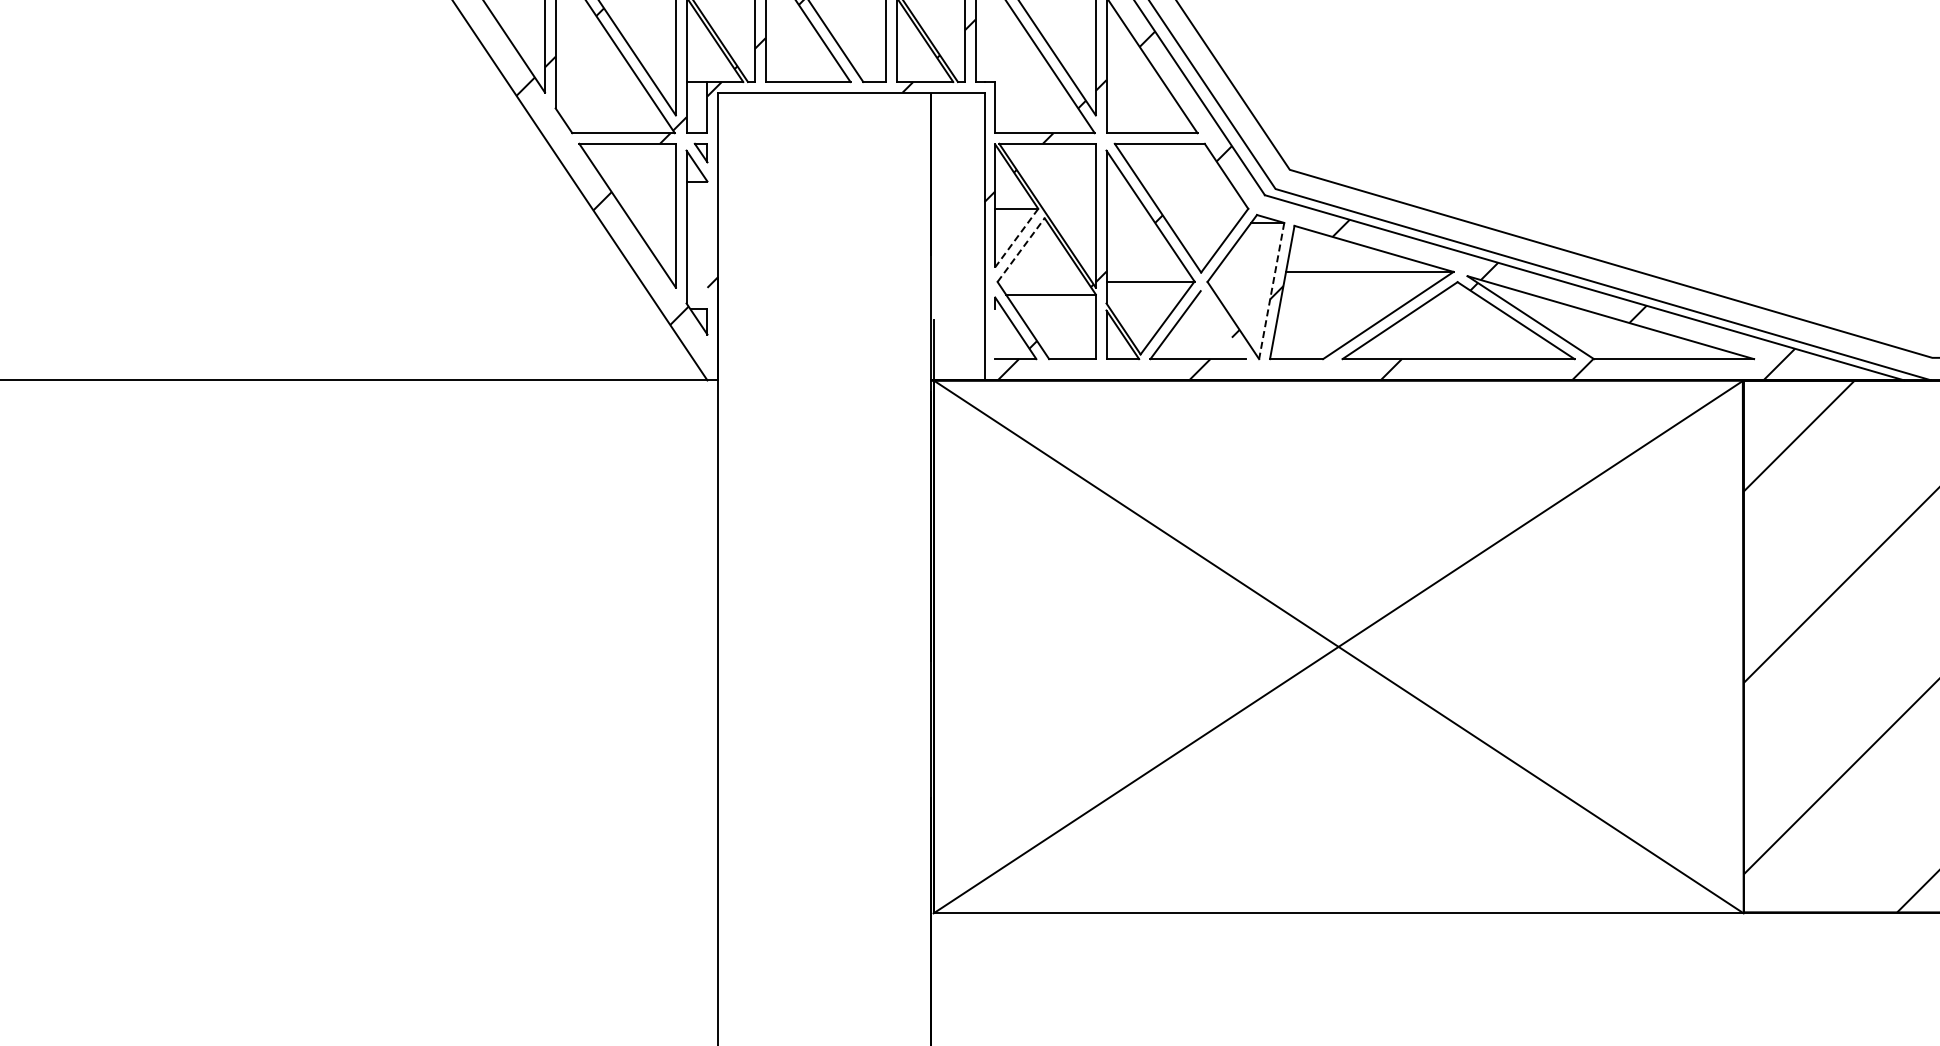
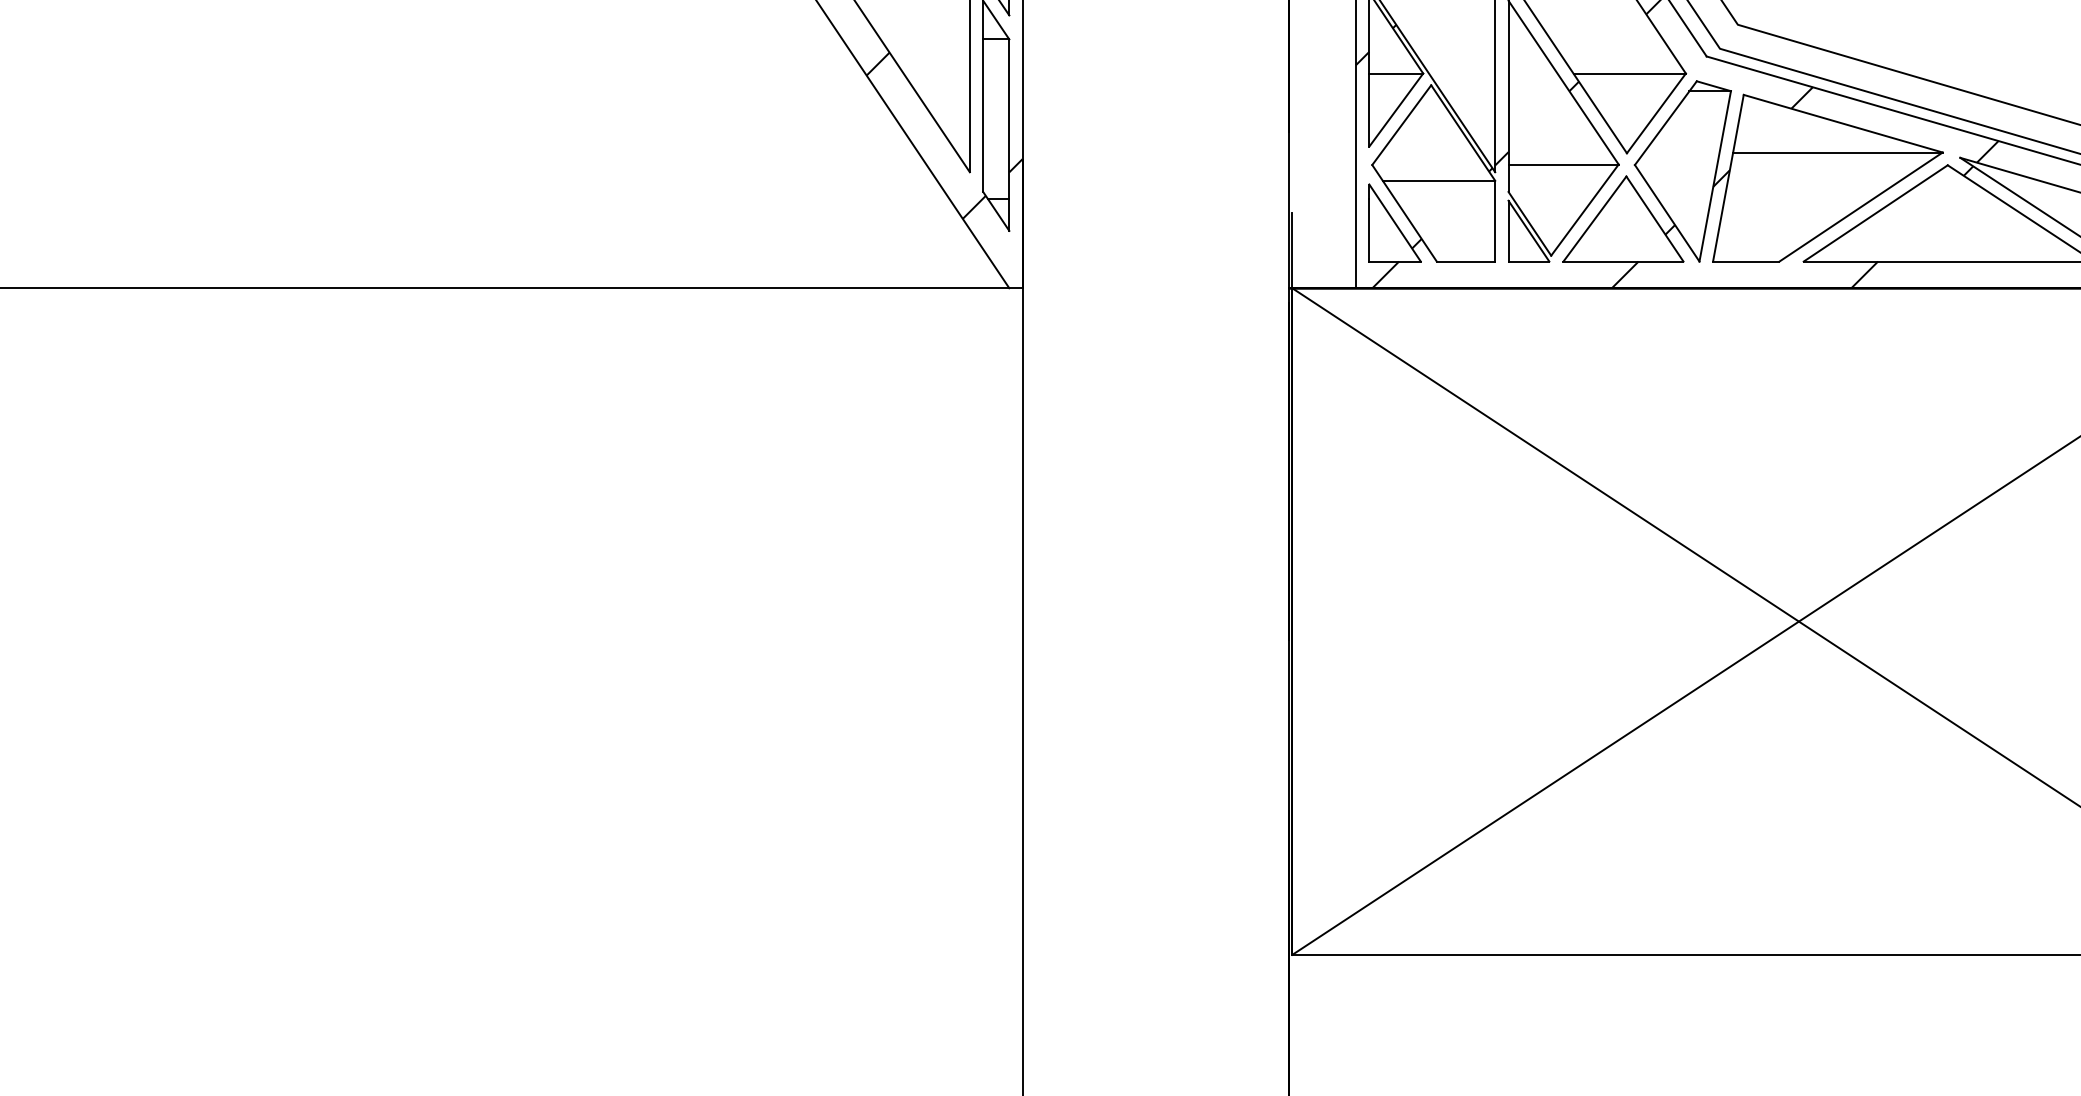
line: (1203, 208) -> (1629, 73), added
line: (1016, 238) -> (1395, 110), dashed -> solid
line: (707, 245) -> (1009, 119), added
line: (1021, 250) -> (1402, 125), dashed -> solid
line: (1271, 291) -> (1714, 176), dashed -> solid
line: (1223, 325) -> (1654, 219), added
line: (995, 334) -> (1369, 230), added

